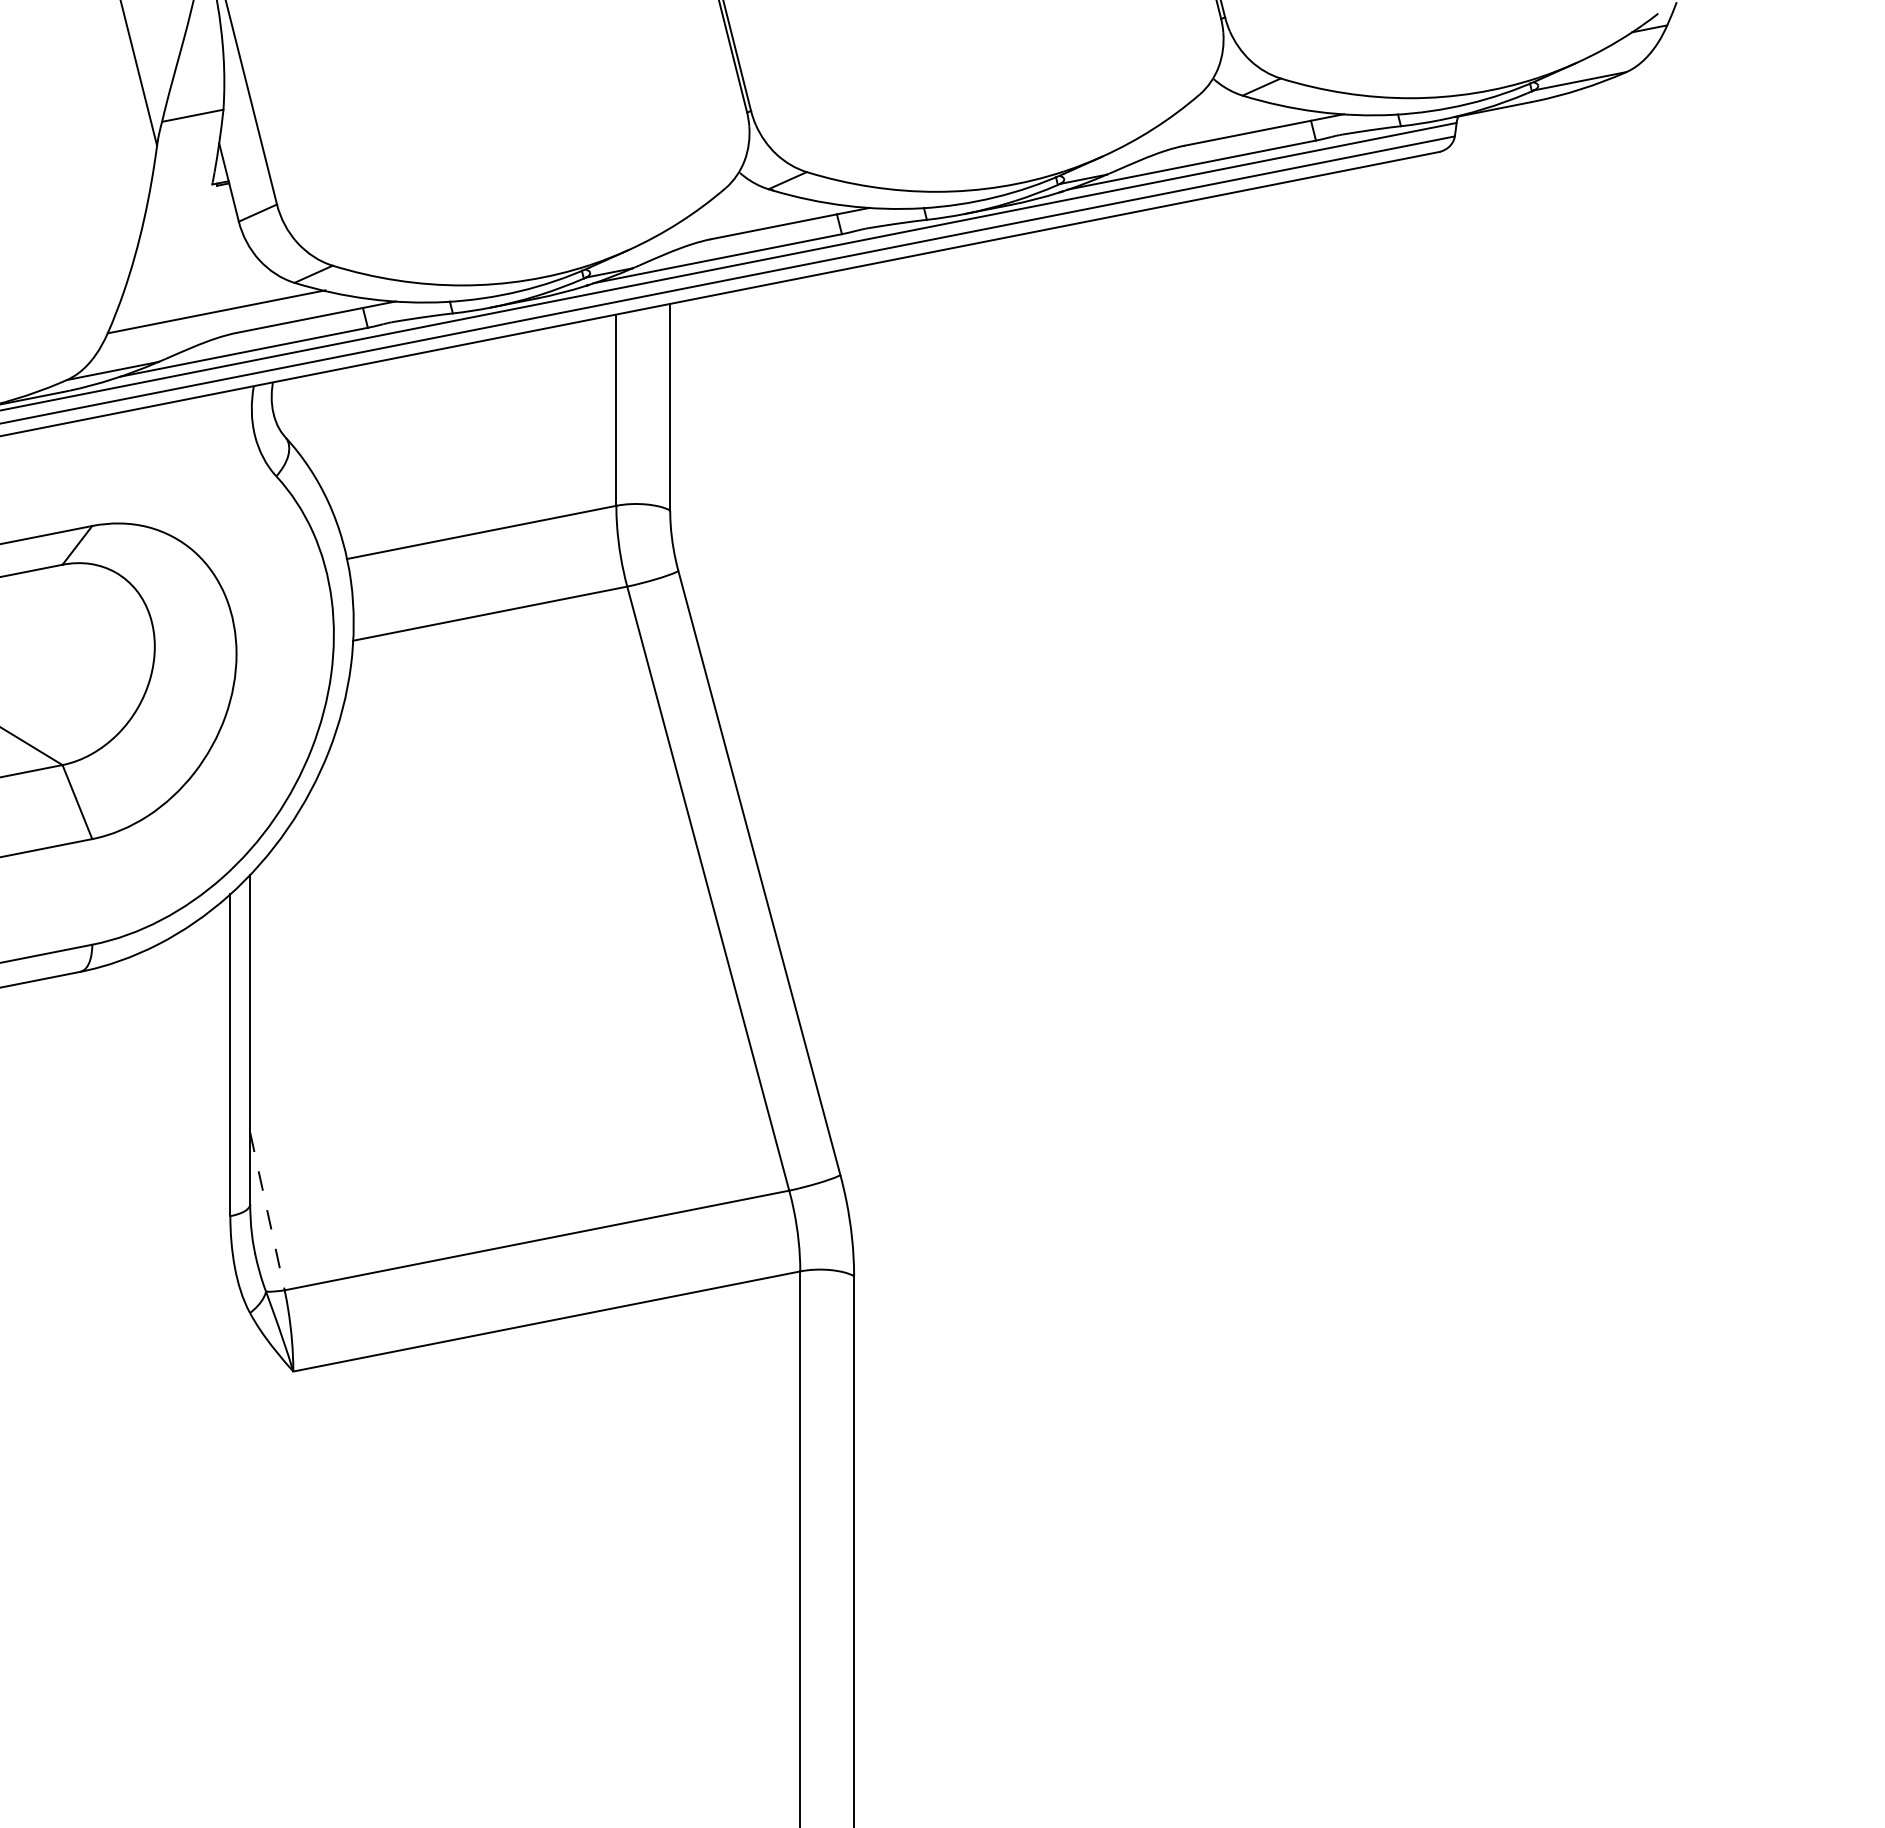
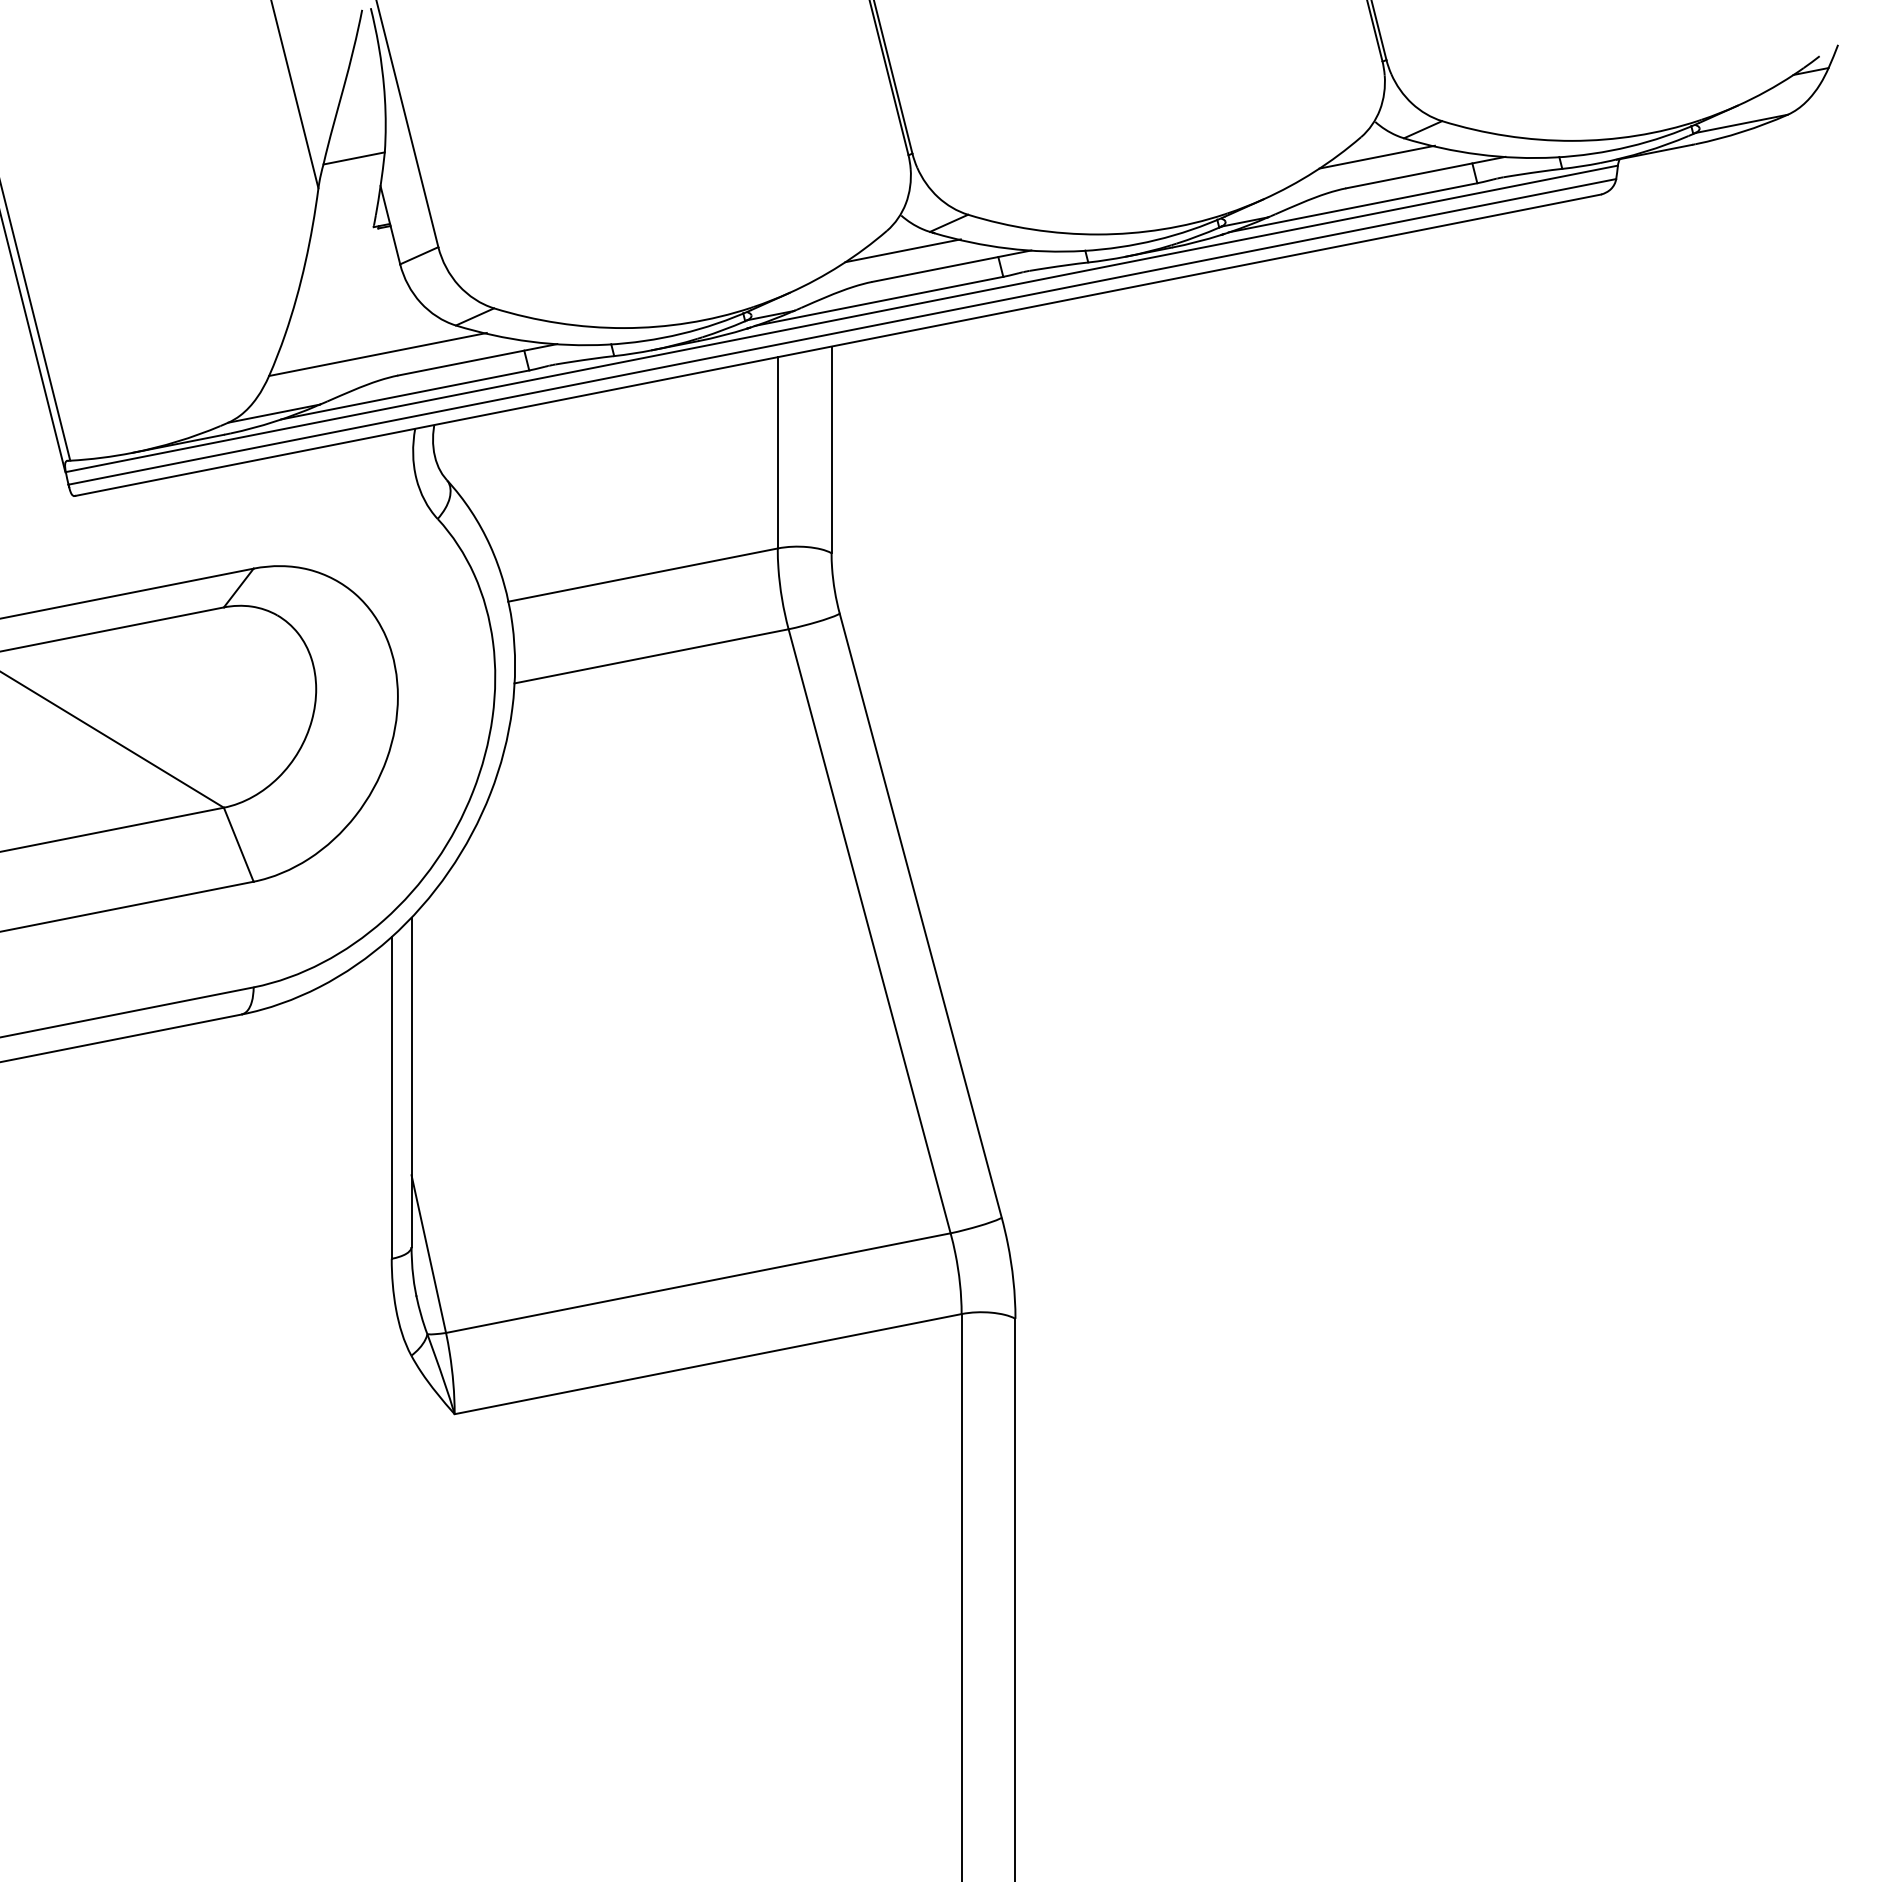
line: (1215, 113) -> (1376, 156), added
line: (741, 207) -> (902, 250), added
line: (267, 1211) -> (428, 1254), dashed -> solid

